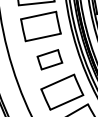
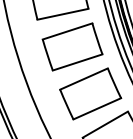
part: (49, 59) -> (71, 46), size x1.67

